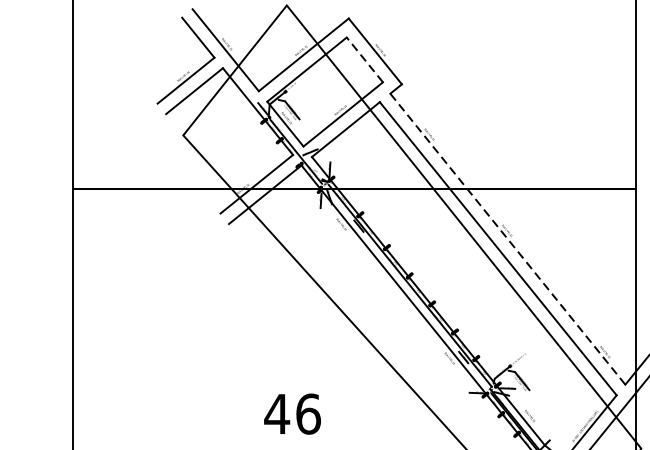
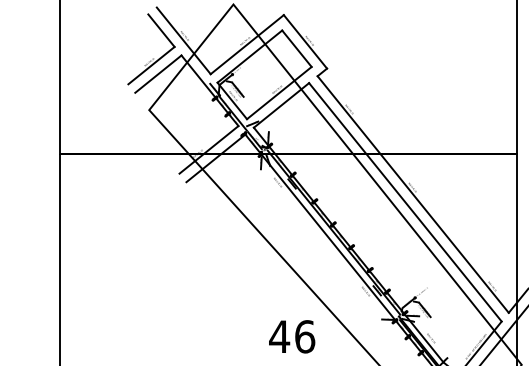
line: (364, 59) -> (296, 48), dashed -> solid
line: (506, 239) -> (412, 194), dashed -> solid
text: (293, 413) -> (292, 336), moved

